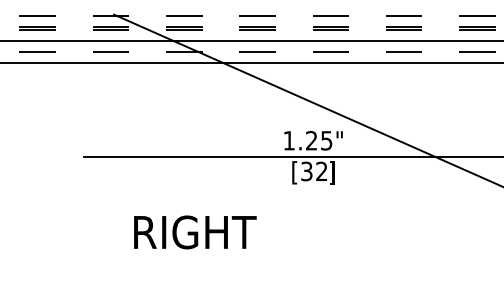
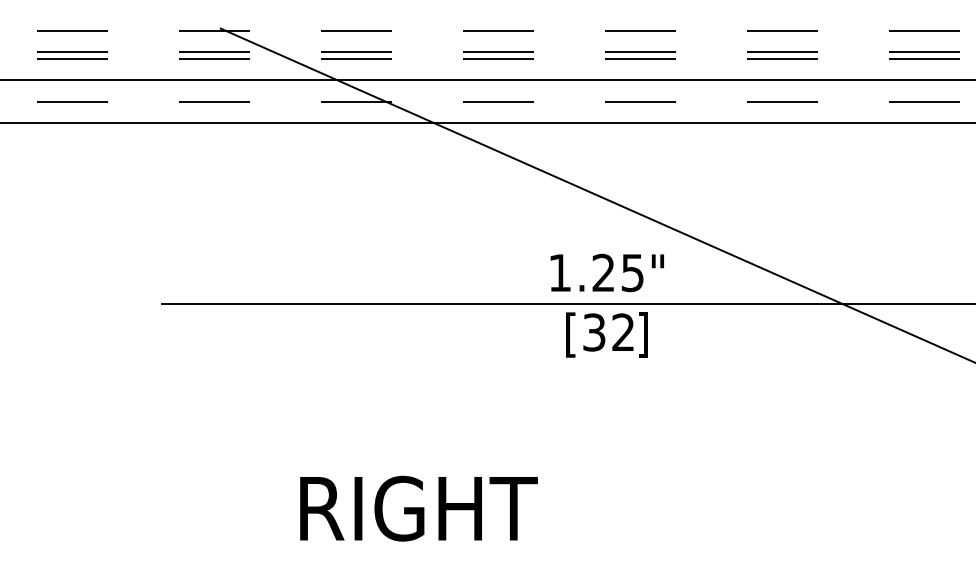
text: (195, 232) -> (419, 508), moved

